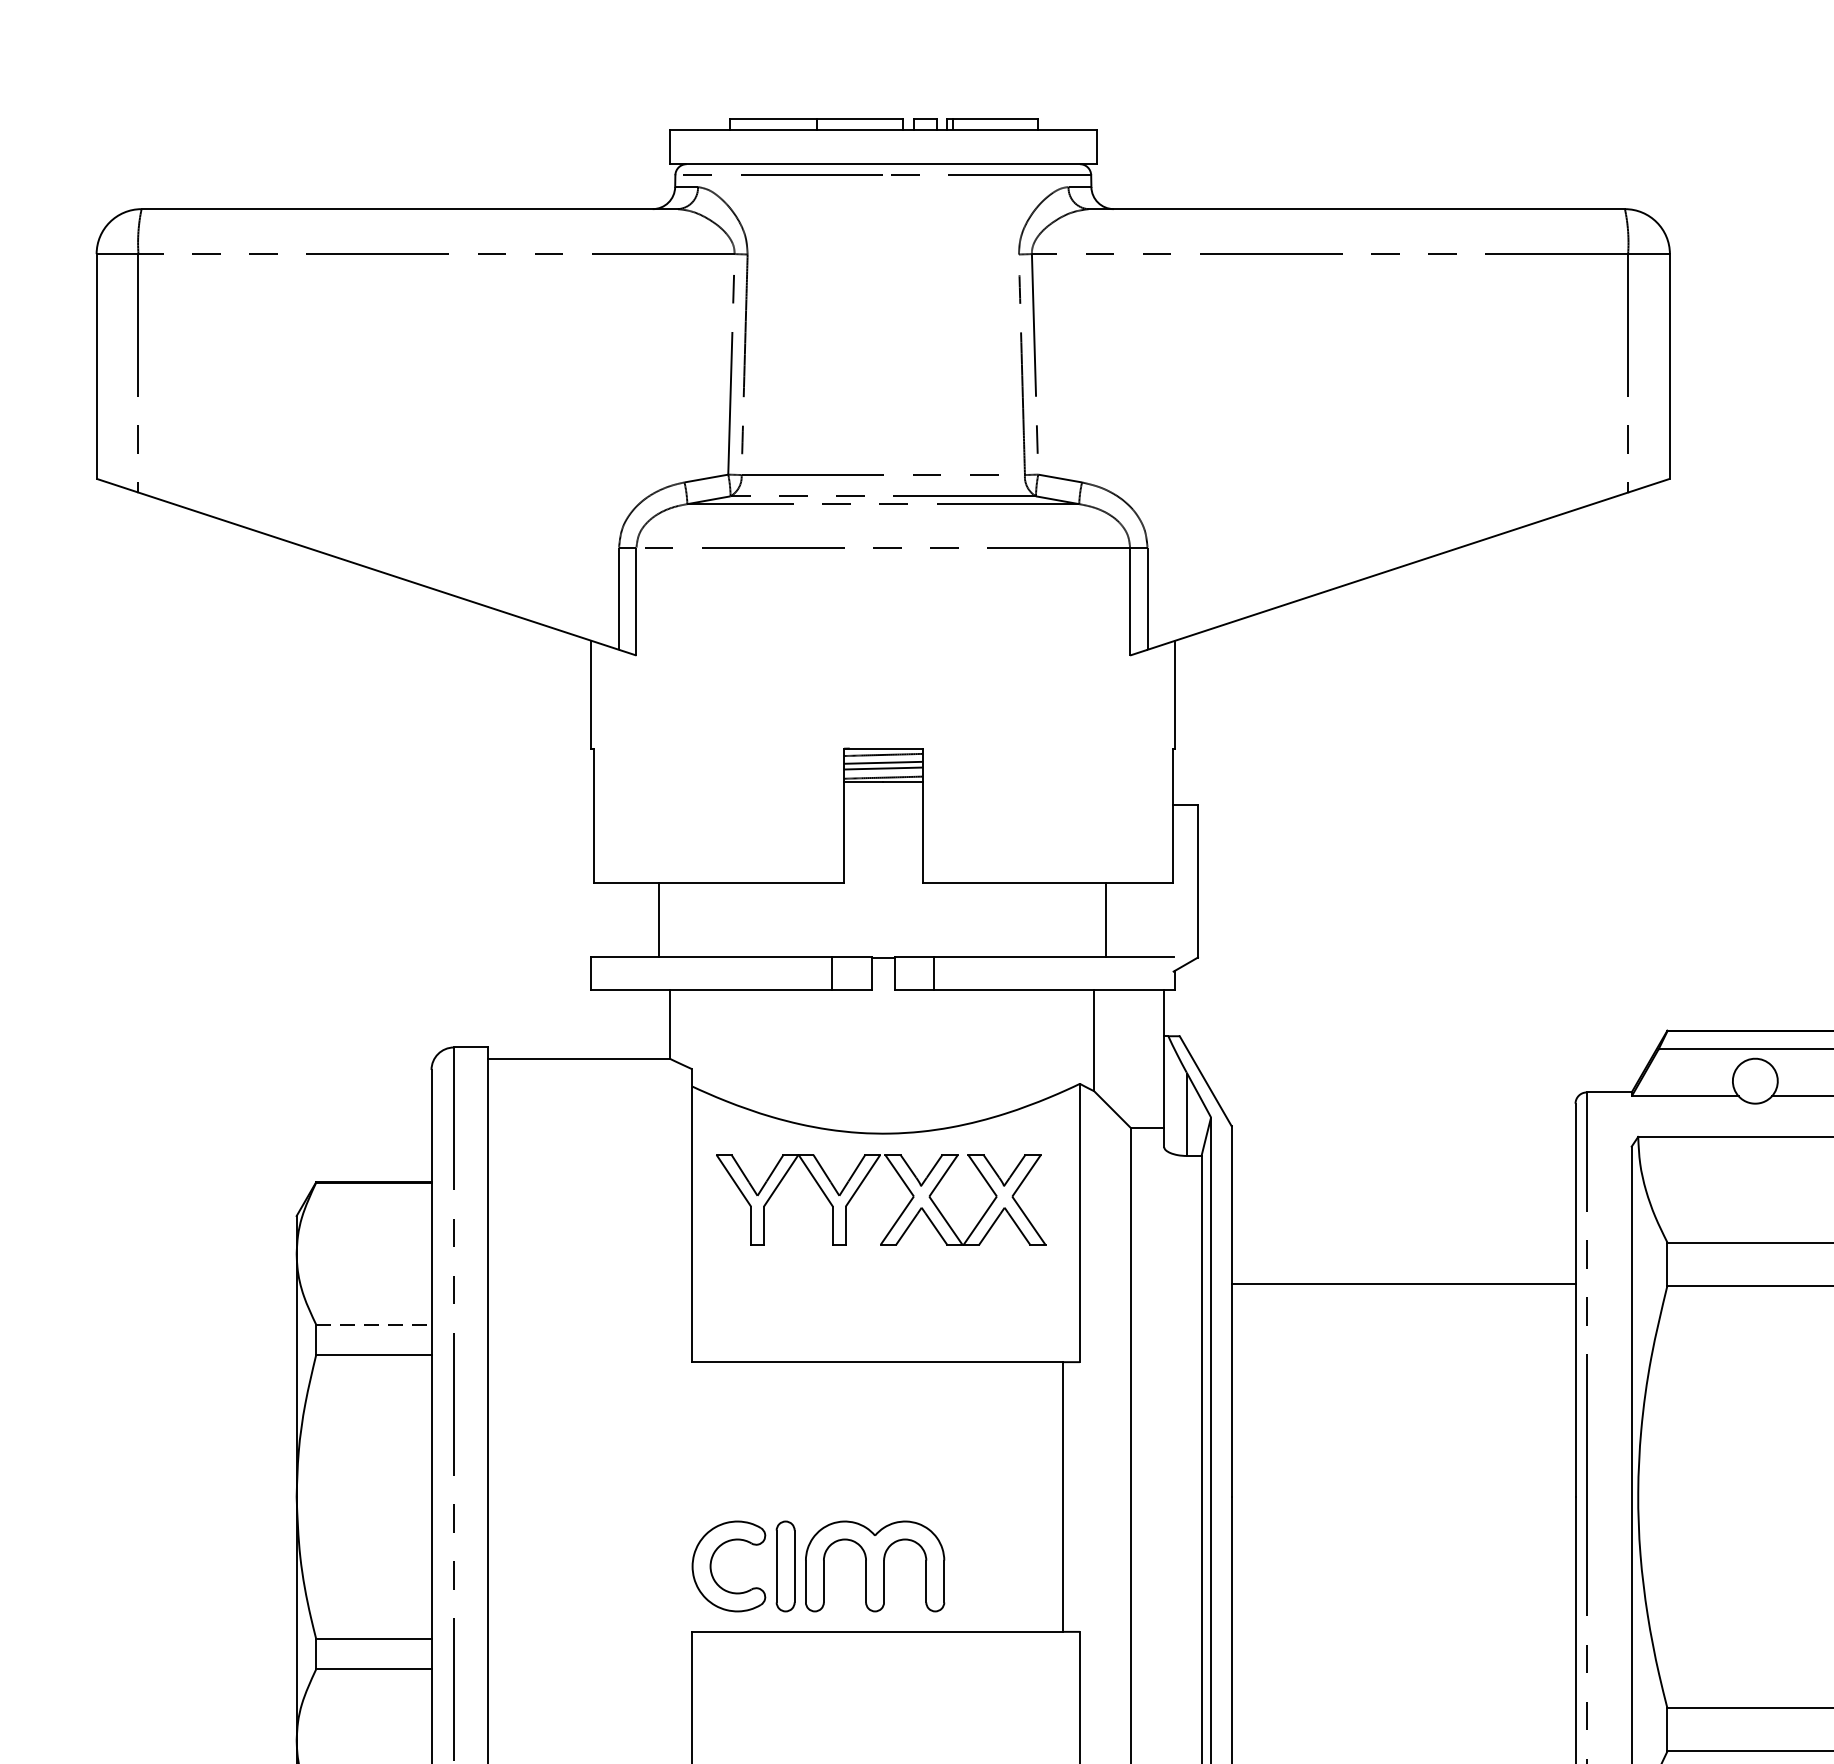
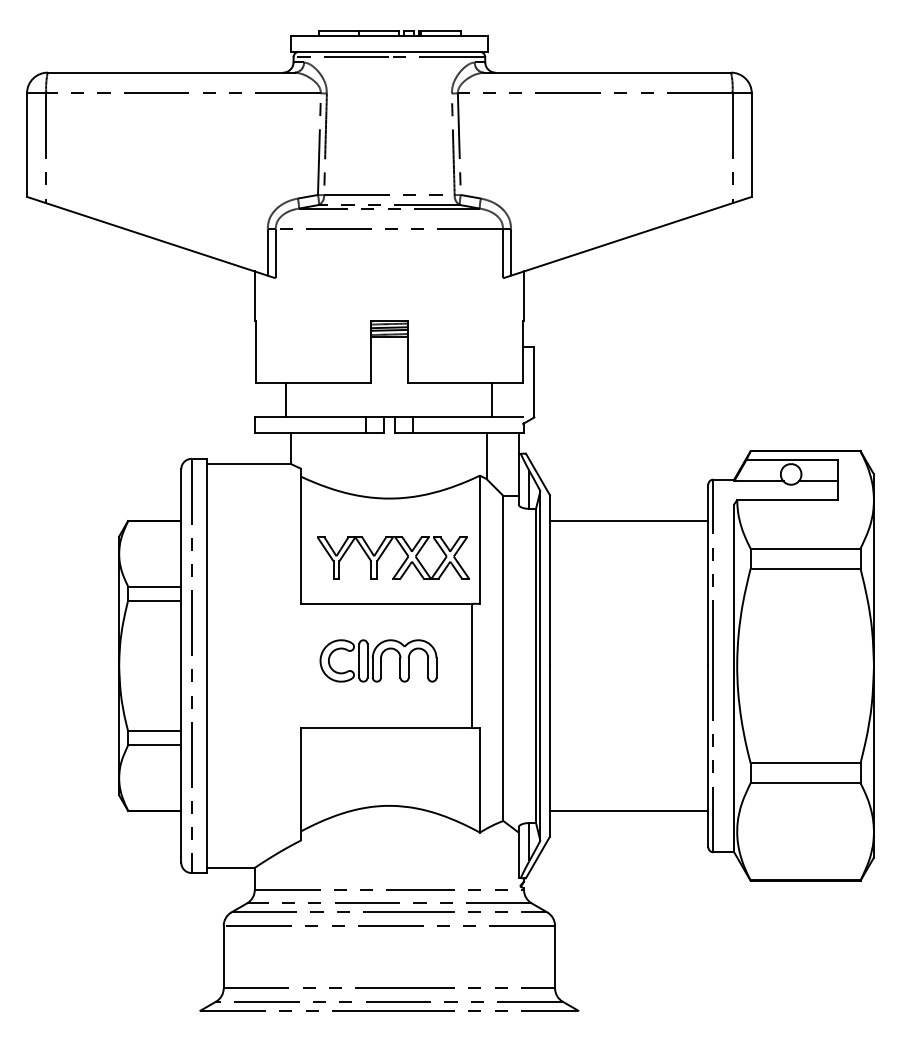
part: (861, 1187) -> (384, 552), moved
line: (1402, 1285) -> (628, 521), moved
line: (373, 1324) -> (154, 586), dashed -> solid
part: (818, 1565) -> (378, 660), moved

